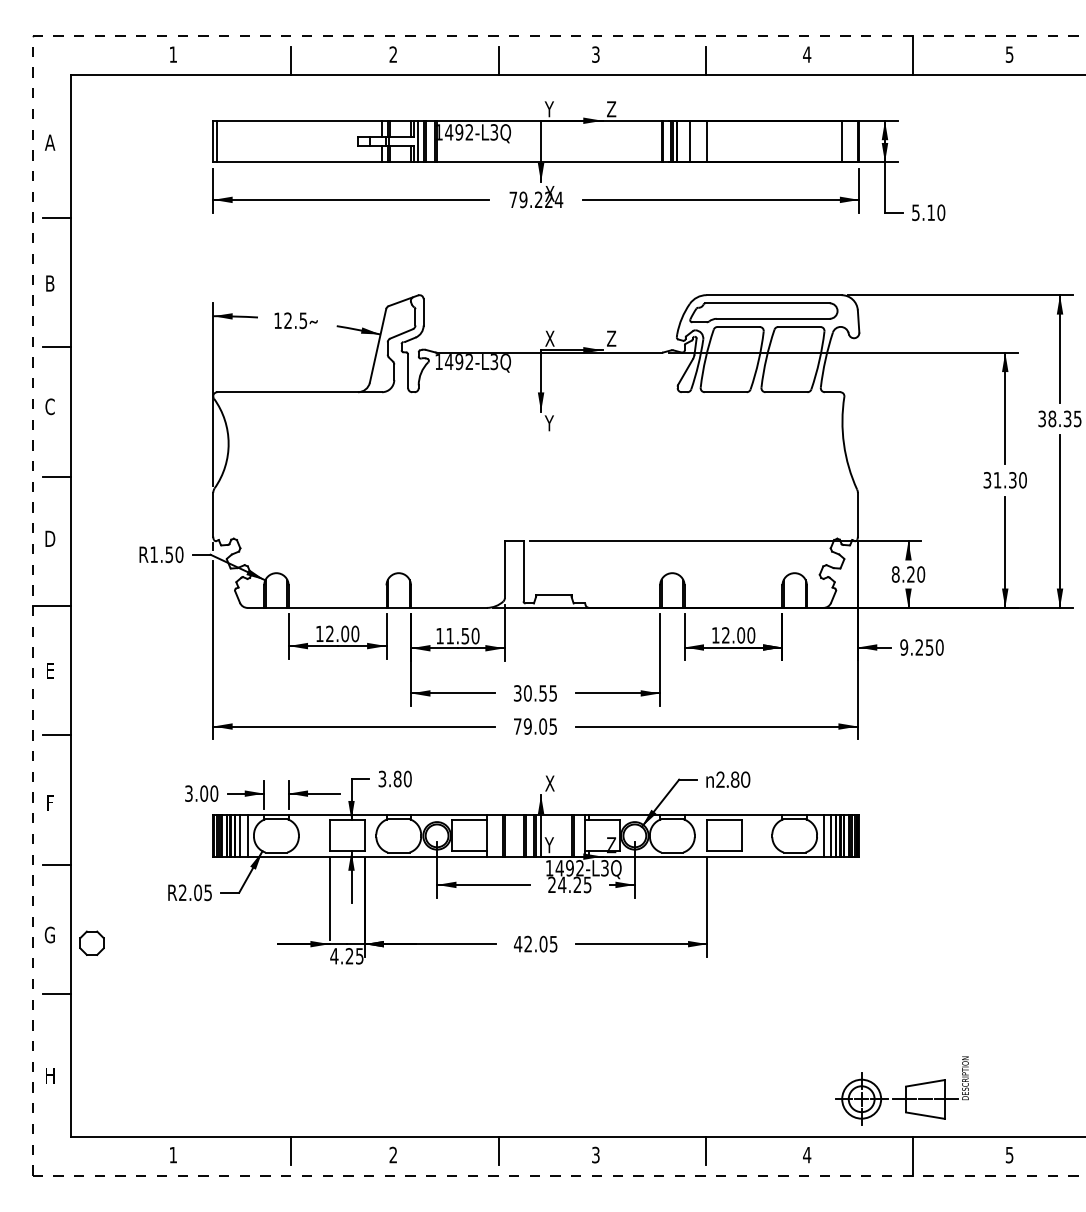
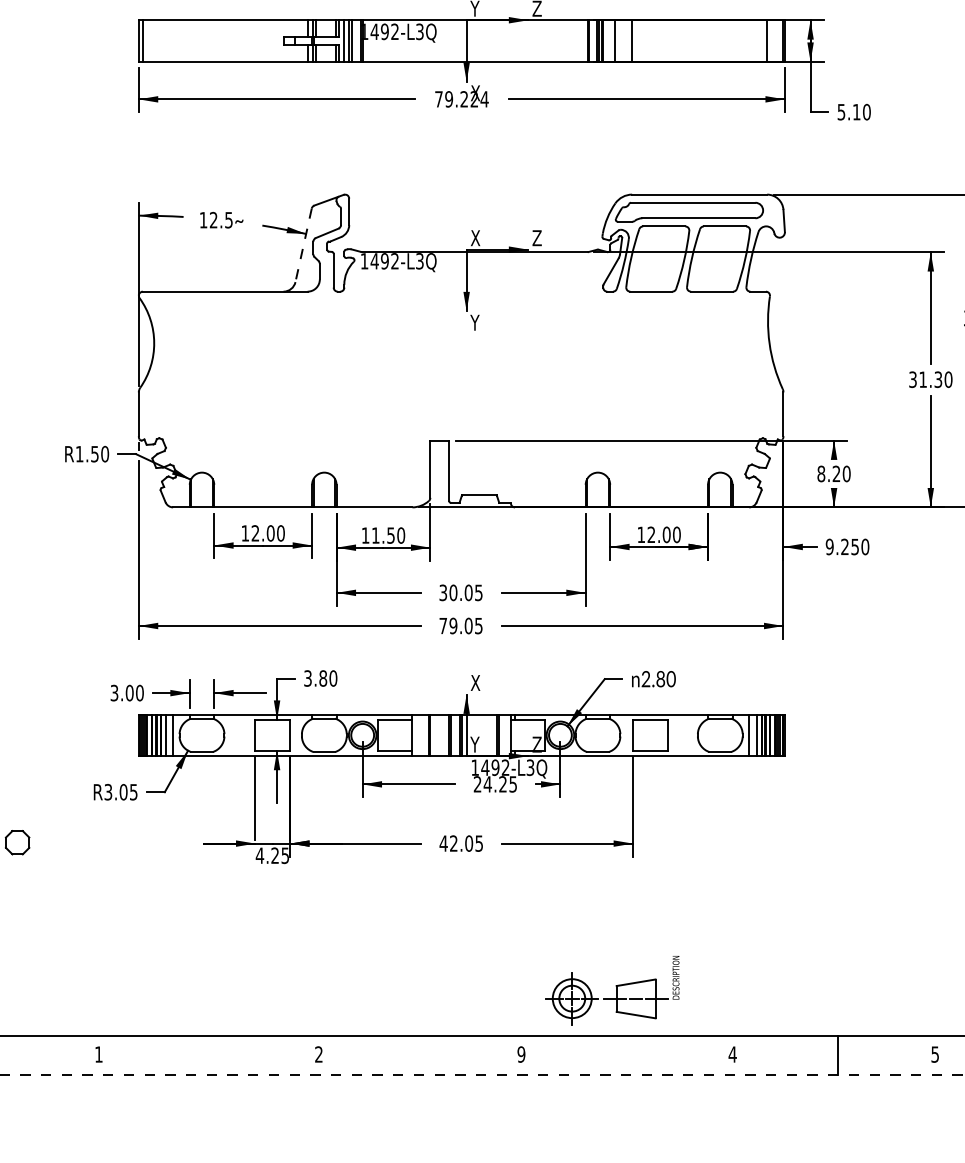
line: (378, 345) -> (304, 244), solid -> dashed
text: (543, 693) -> (469, 592), 30.55 -> 30.05
text: (182, 893) -> (108, 792), R2.05 -> R3.05
part: (901, 1090) -> (612, 989), moved
line: (291, 1150) -> (217, 1049), removed
line: (498, 1150) -> (424, 1049), removed
line: (705, 1150) -> (631, 1049), removed
text: (595, 1154) -> (521, 1053), 3 -> 9

